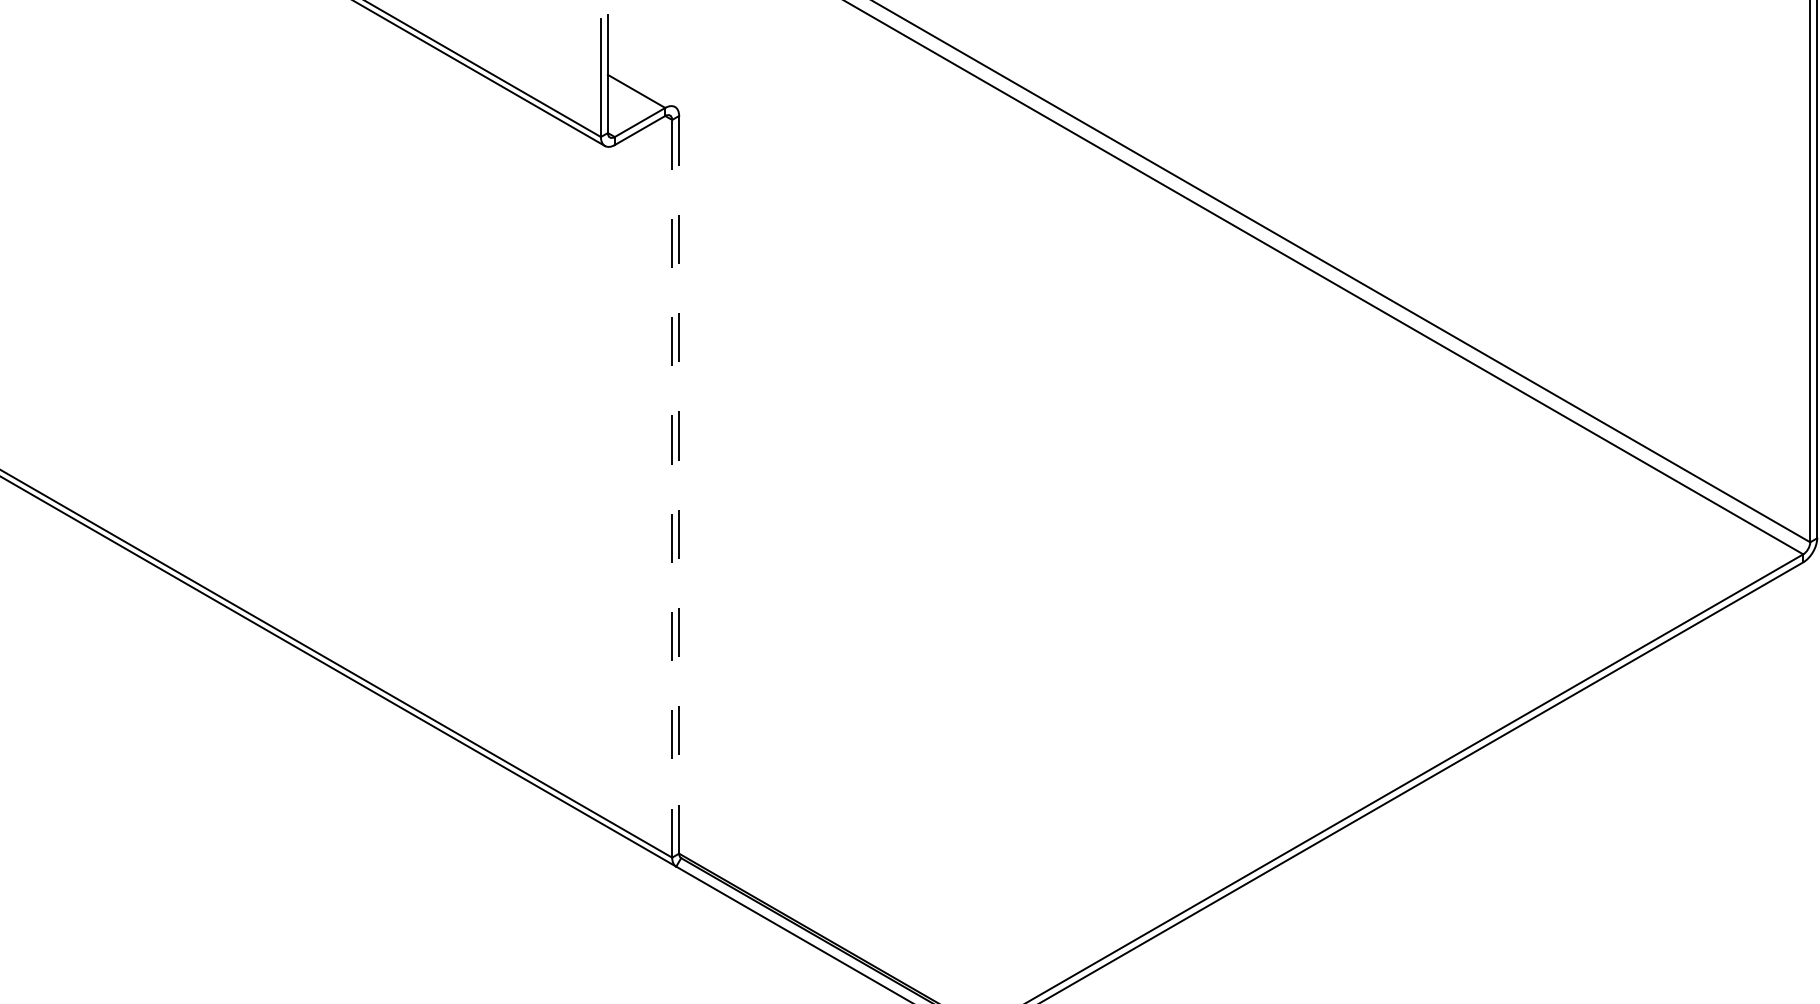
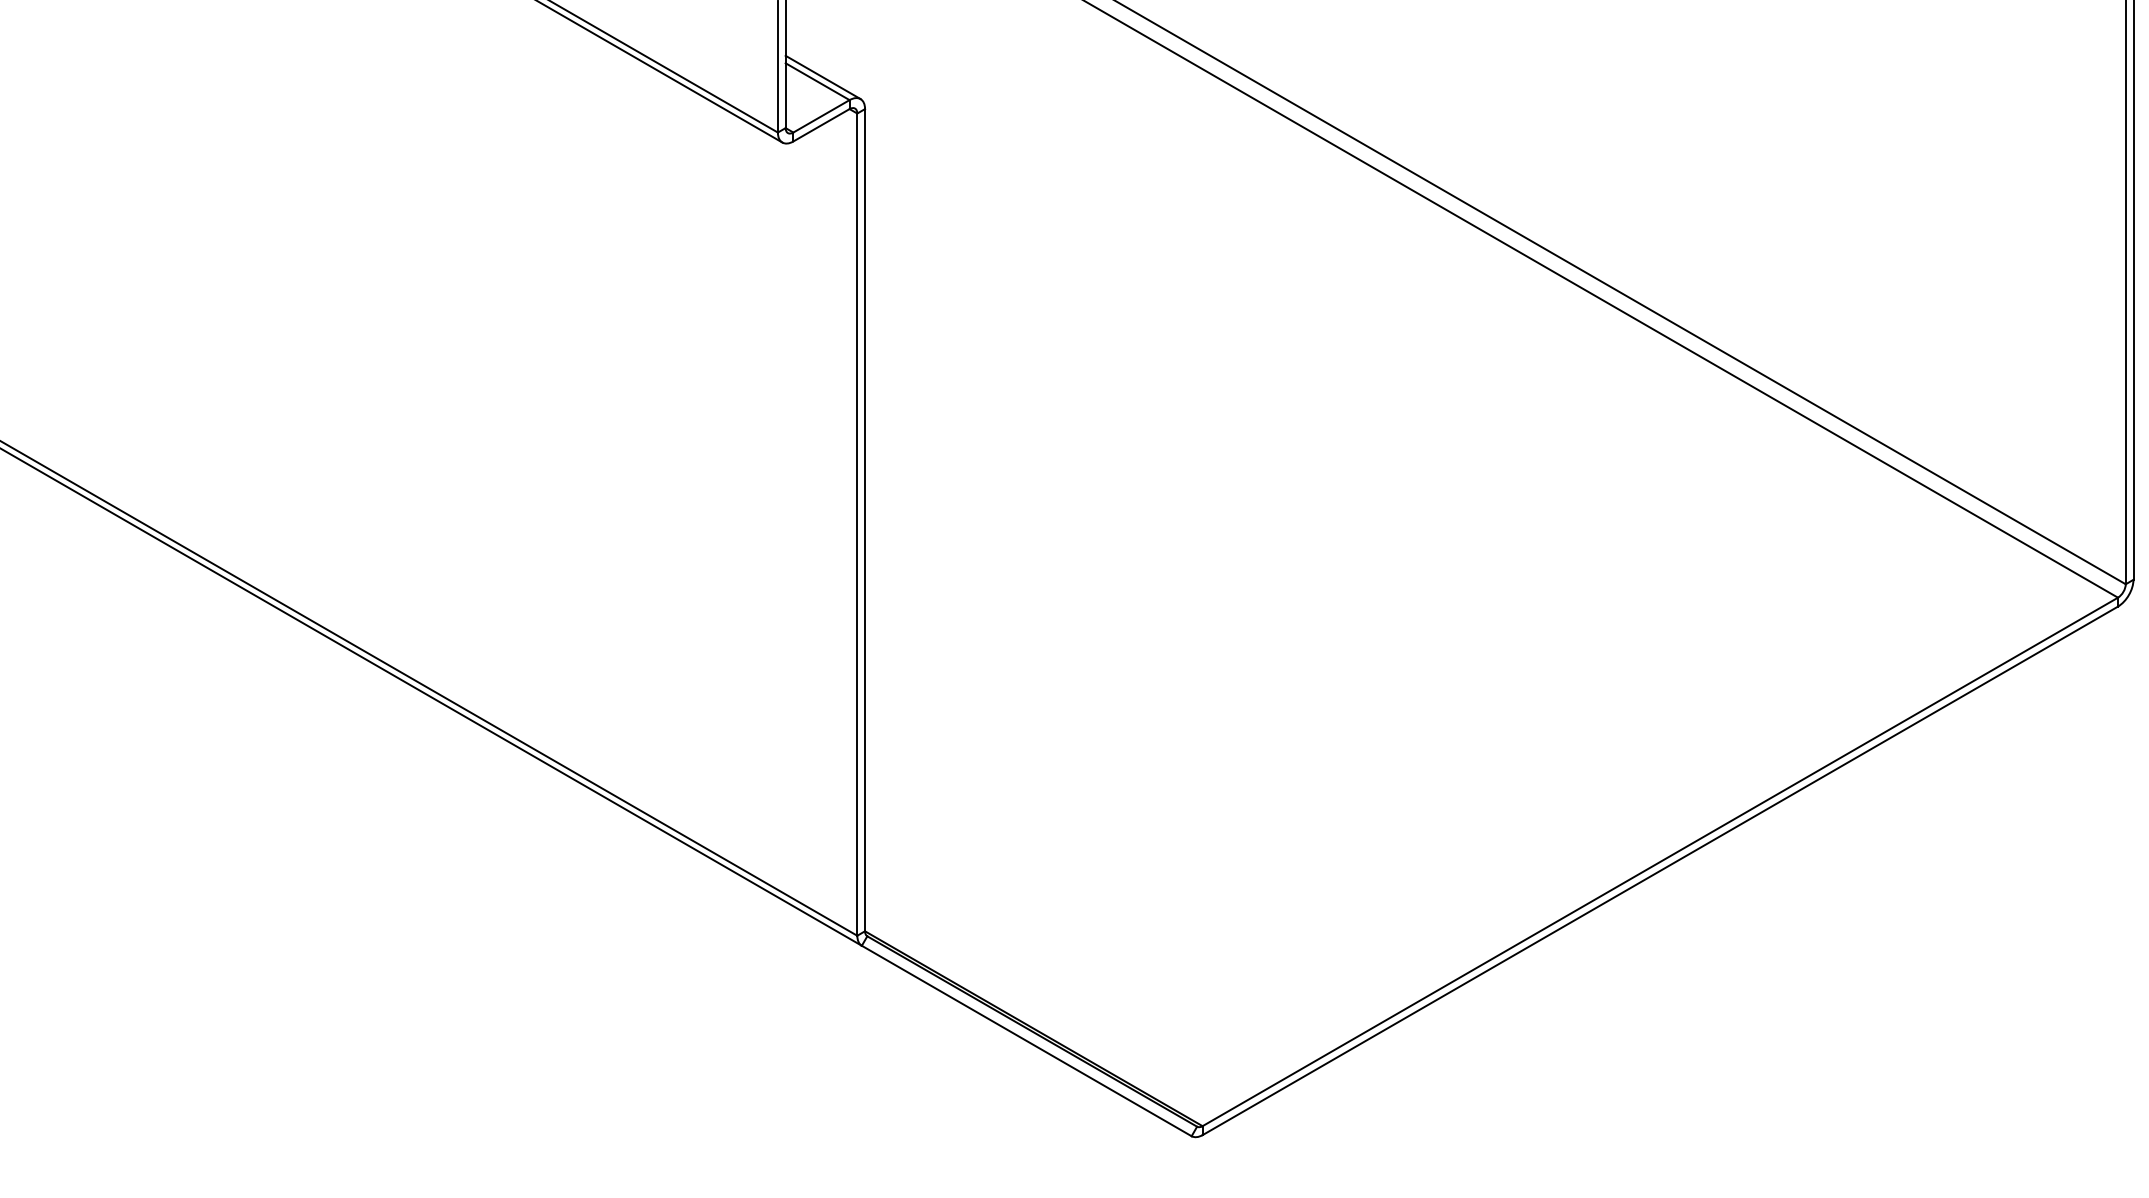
line: (640, 87) -> (822, 77), added
line: (679, 484) -> (865, 519), dashed -> solid
line: (672, 488) -> (857, 524), dashed -> solid

